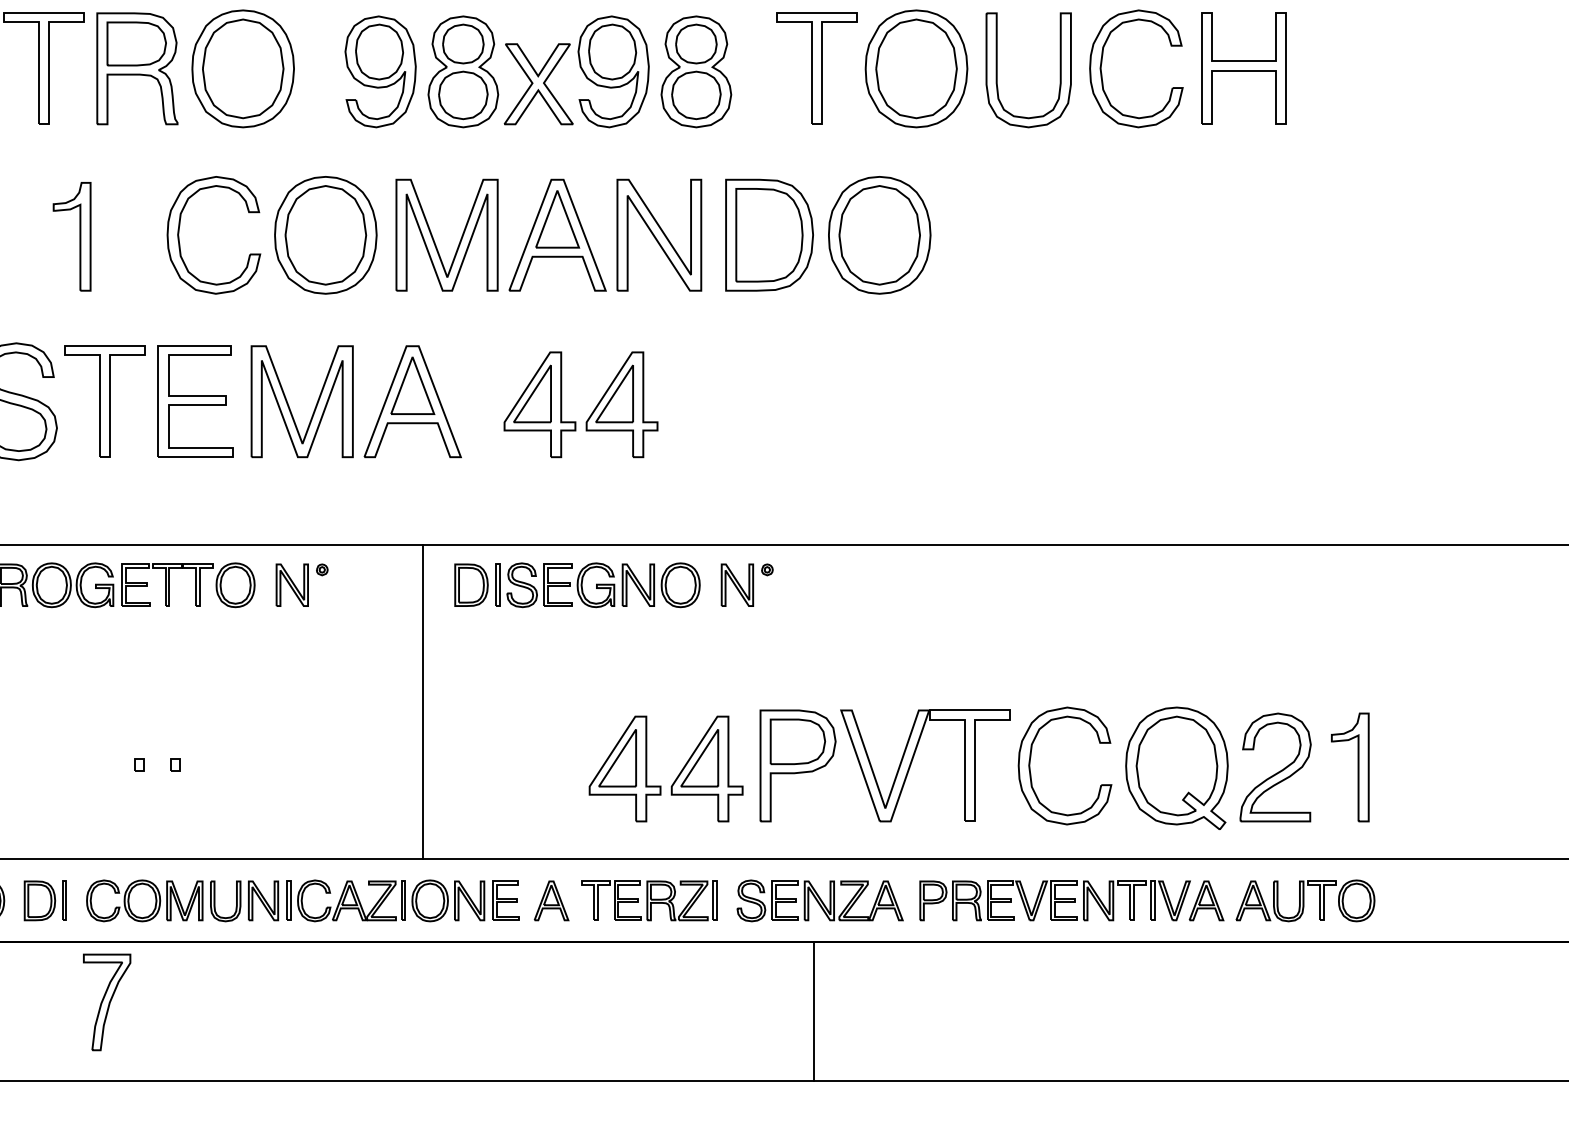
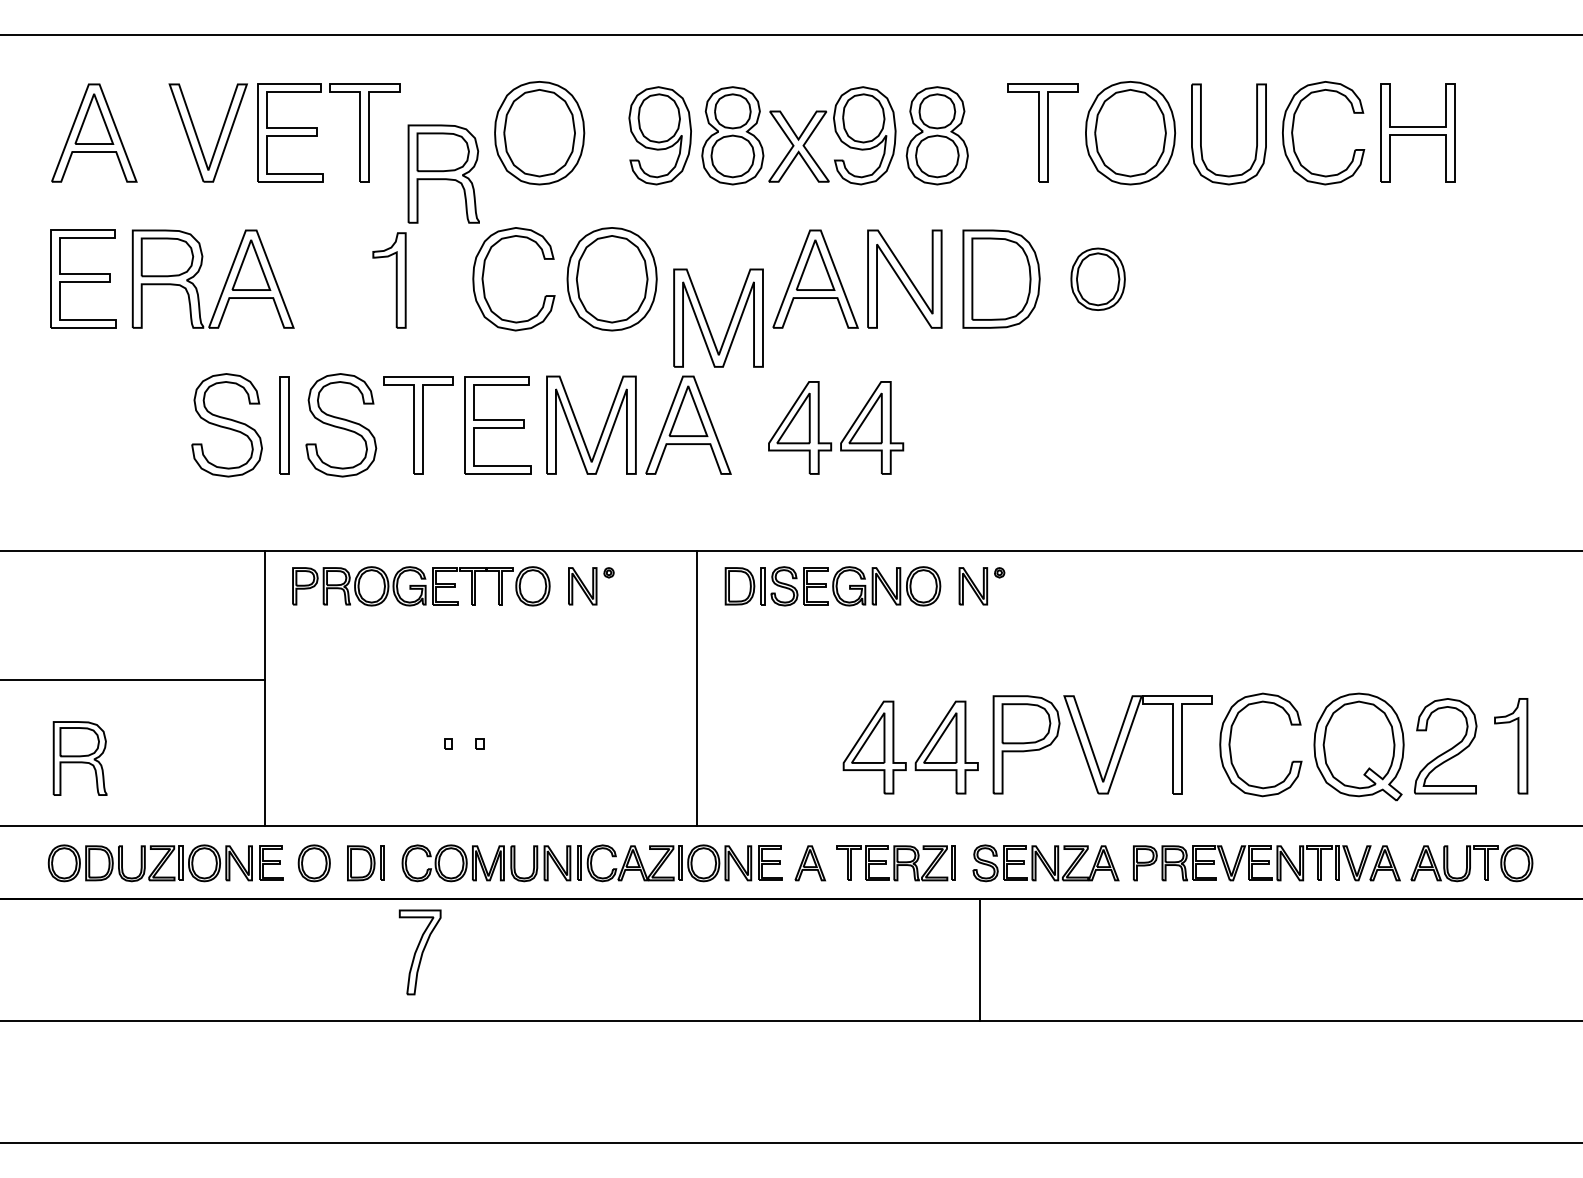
part: (137, 68) -> (443, 173), moved
part: (878, 235) -> (1097, 279), size x0.6
part: (434, 239) -> (707, 321), moved
line: (813, 1011) -> (979, 960), moved

